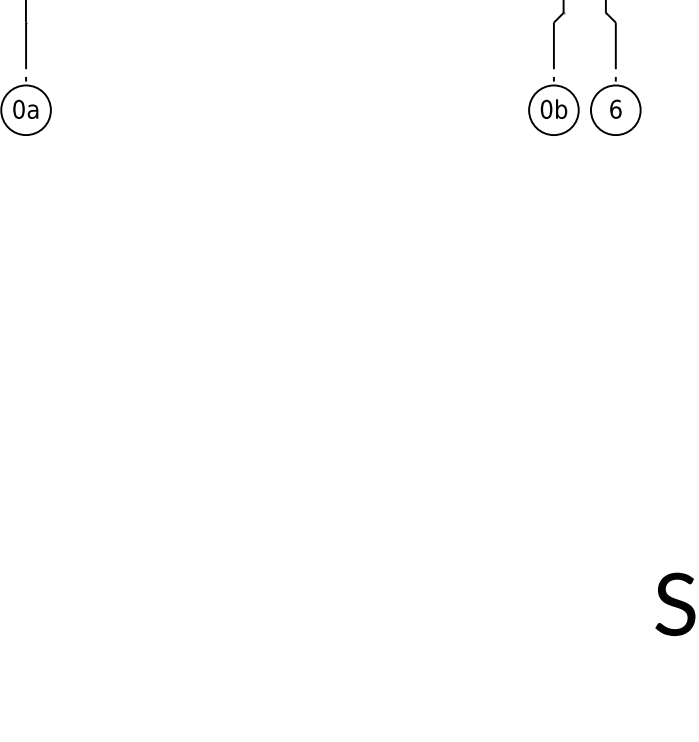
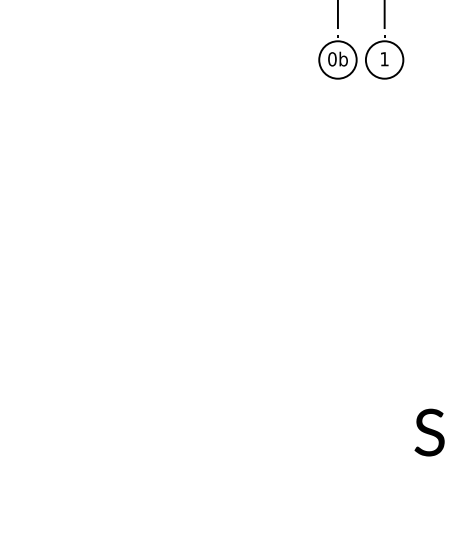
text: (615, 108) -> (384, 58), 6 -> 1

